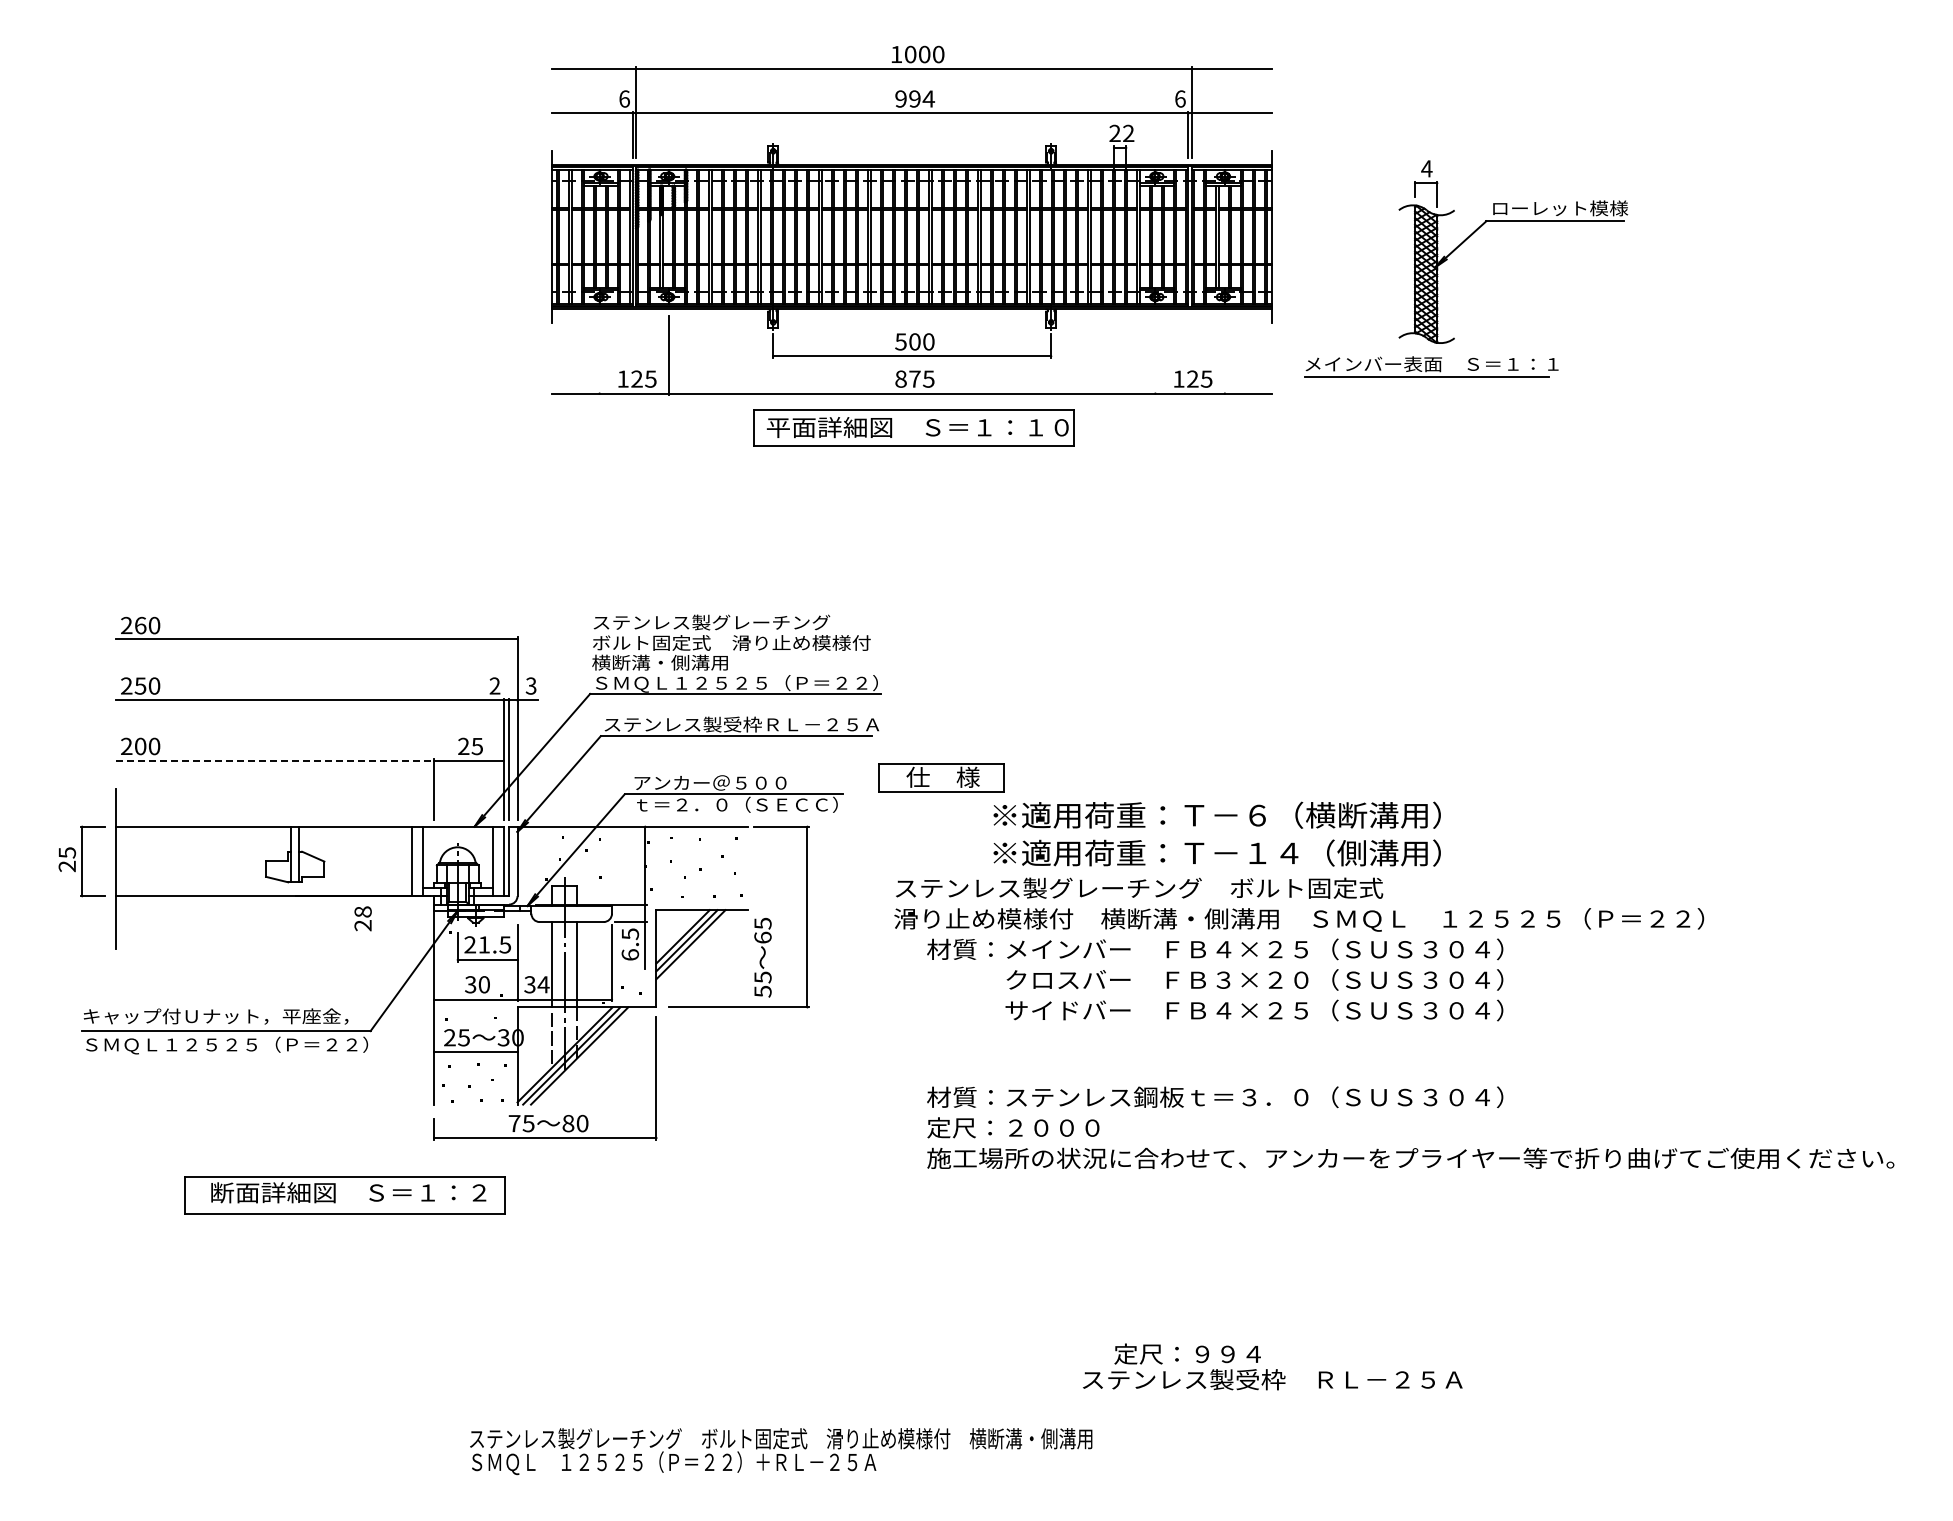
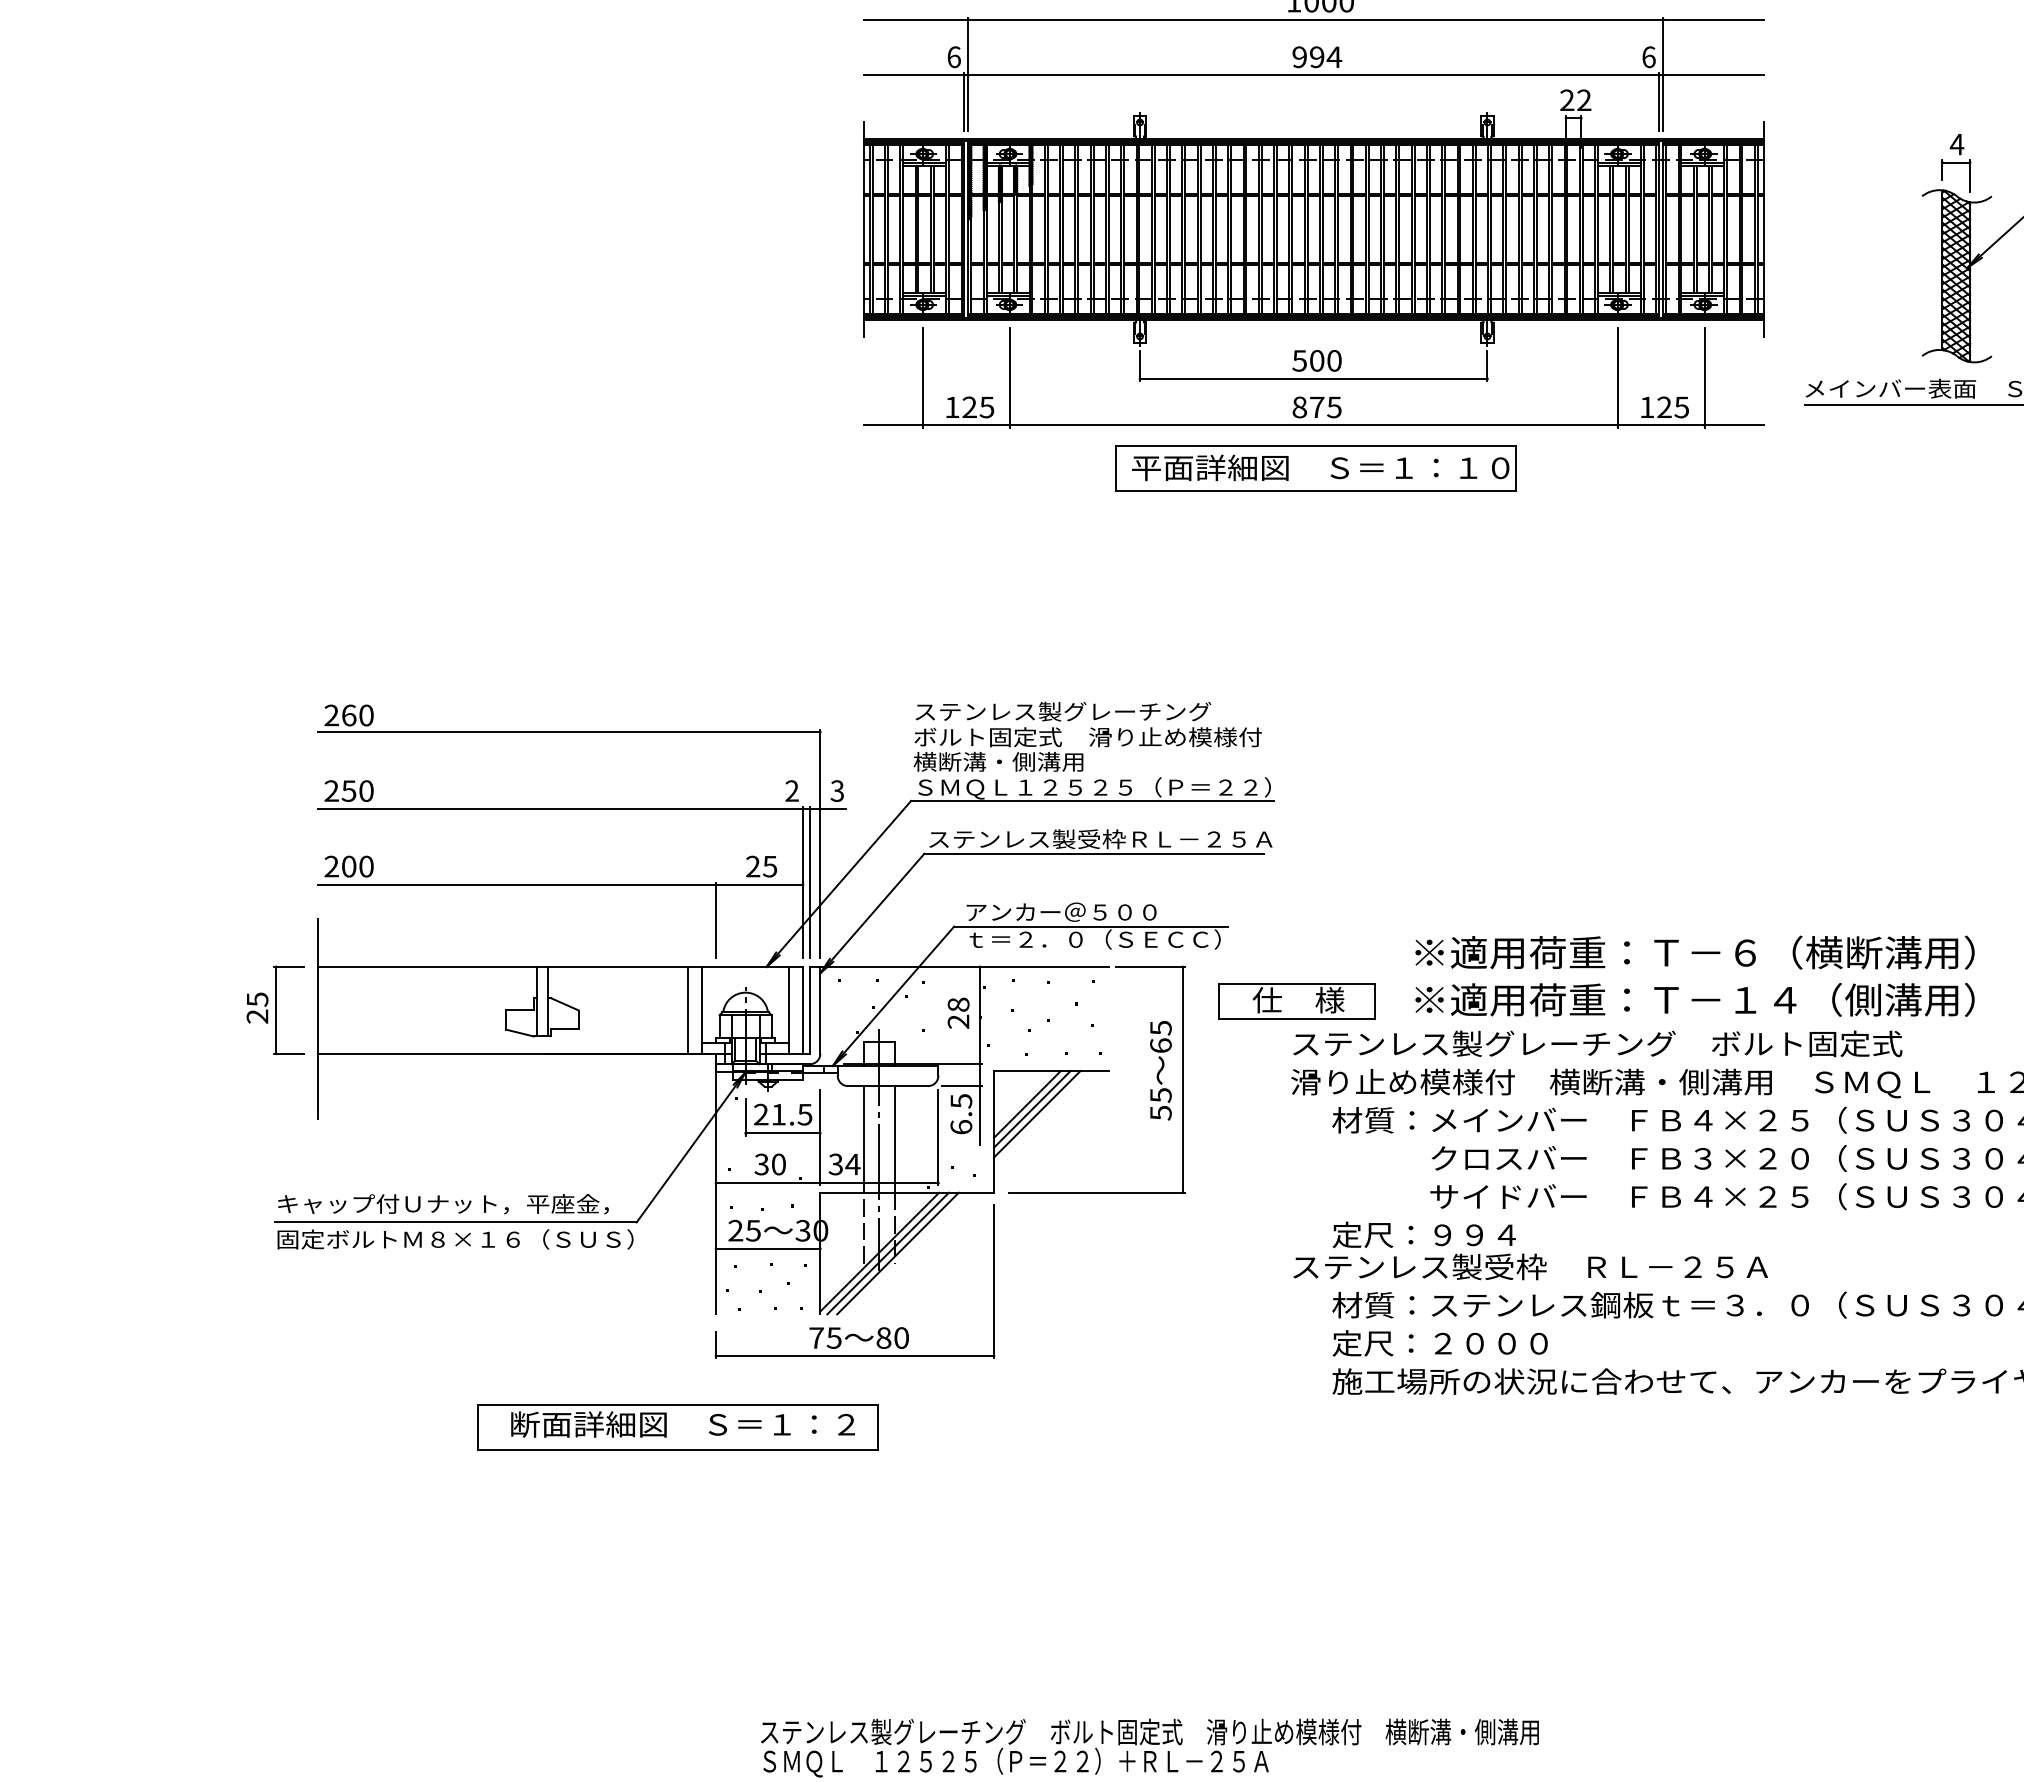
line: (599, 355) -> (922, 377), added
line: (1155, 355) -> (1617, 377), added
line: (1224, 355) -> (1704, 377), added
line: (275, 760) -> (517, 884), dashed -> solid
part: (941, 777) -> (1296, 1000), moved
text: (362, 918) -> (957, 1012), moved
text: (762, 957) -> (1160, 1070), moved
text: (220, 1045) -> (449, 1240), ＳＭＱＬ１２５２５（Ｐ＝２２） -> 固定ボルトＭ８×１６（ＳＵＳ）
part: (344, 1195) -> (677, 1427), moved
text: (1272, 1366) -> (1530, 1250), moved

